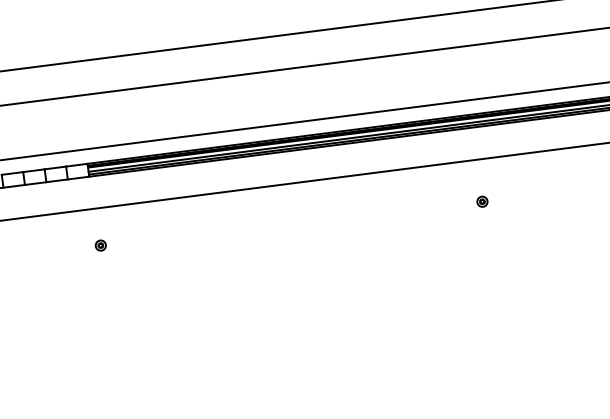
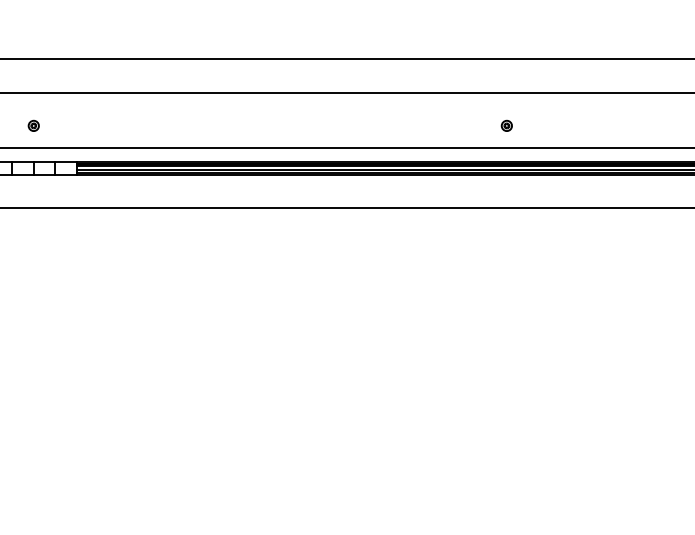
part: (482, 201) -> (506, 125), moved
part: (100, 245) -> (33, 125), moved

